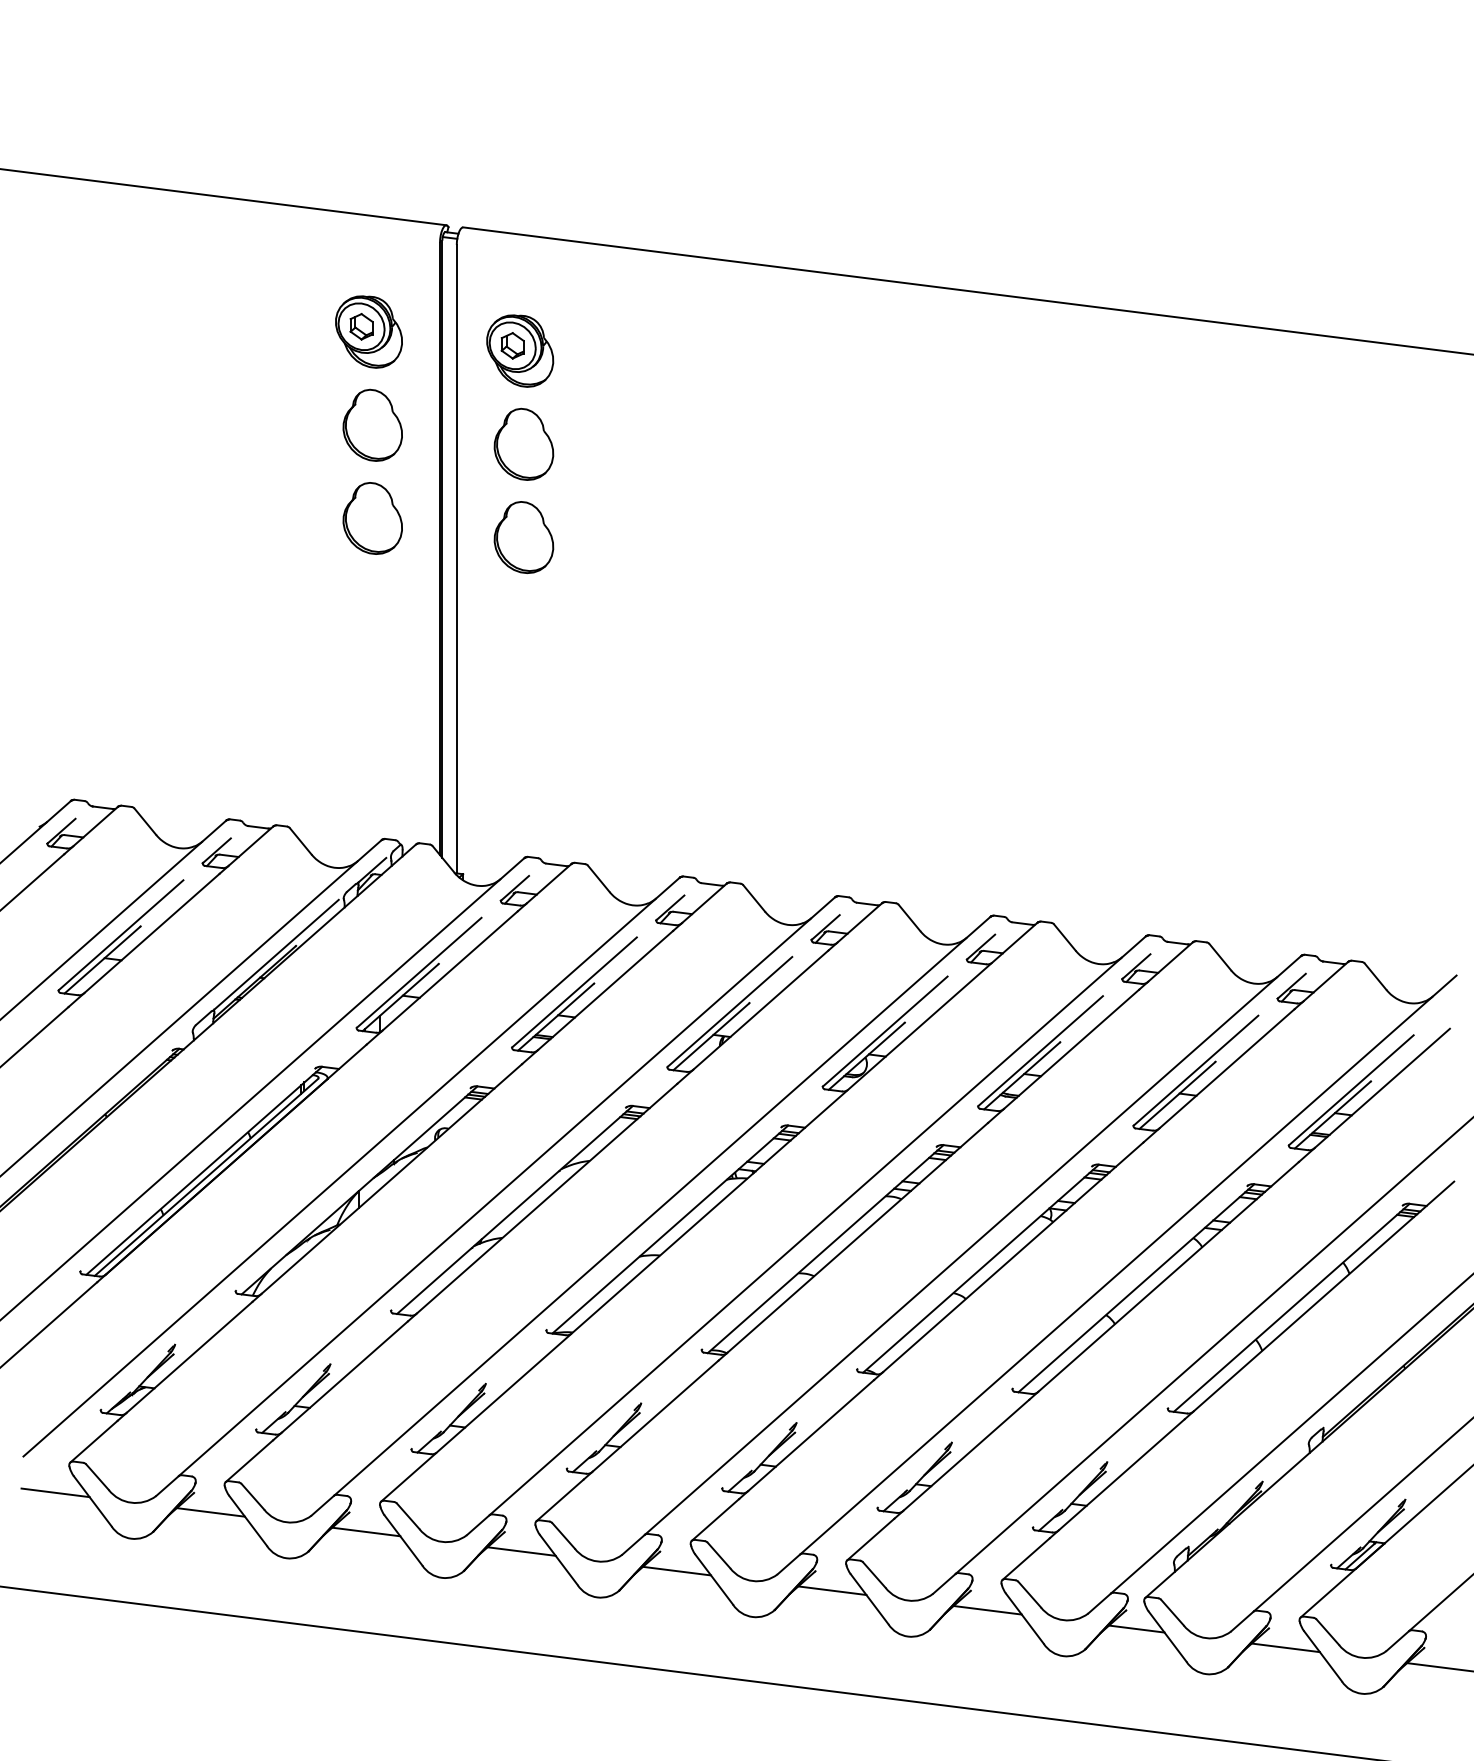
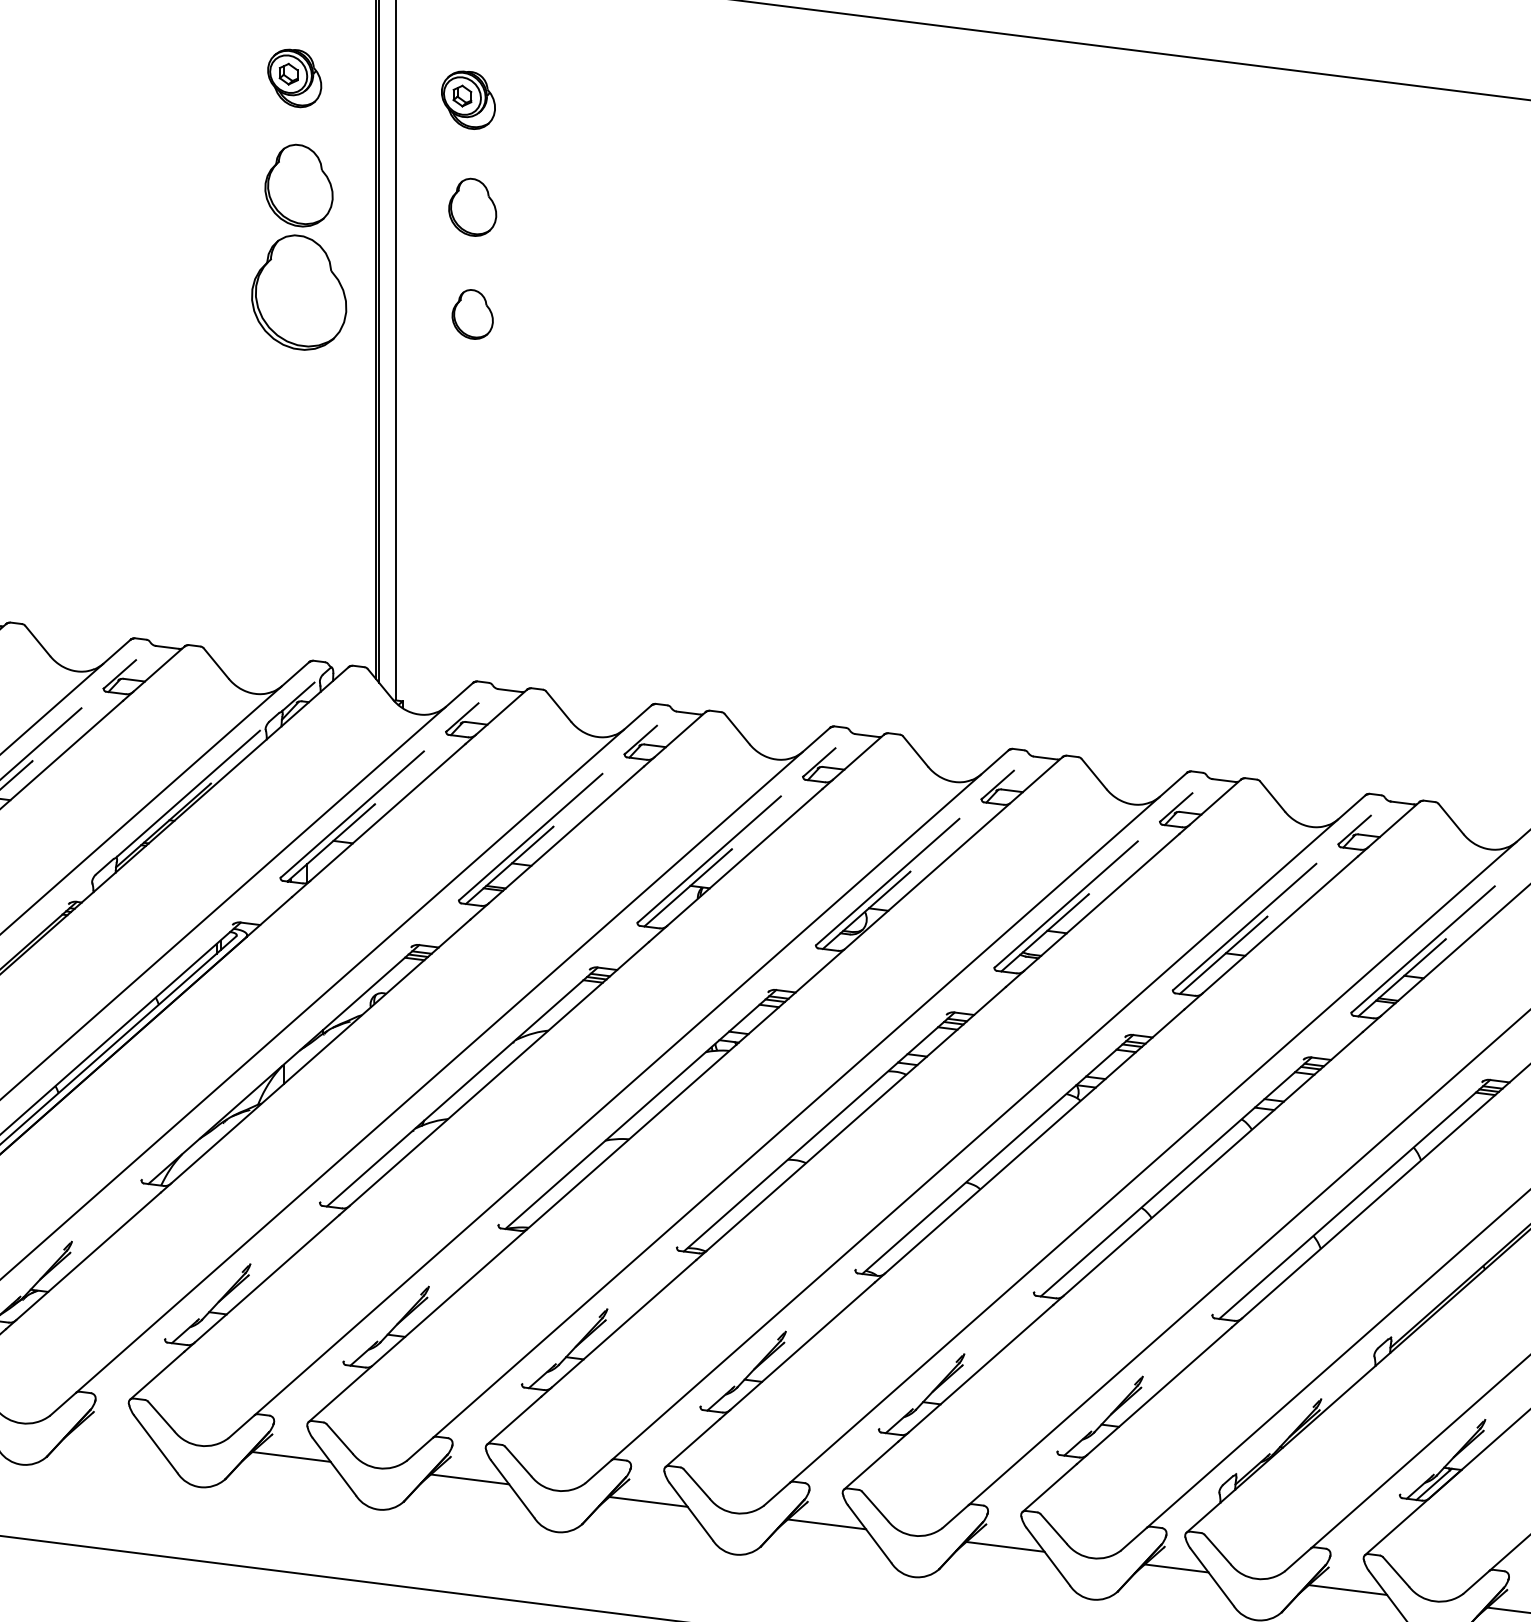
part: (368, 331) -> (294, 77), size x0.7
part: (520, 350) -> (468, 99), size x0.7
part: (523, 443) -> (472, 206), size x0.7
part: (372, 518) -> (298, 292), size x1.4
part: (523, 537) -> (472, 314), size x0.6
line: (210, 1512) -> (112, 1434), removed

